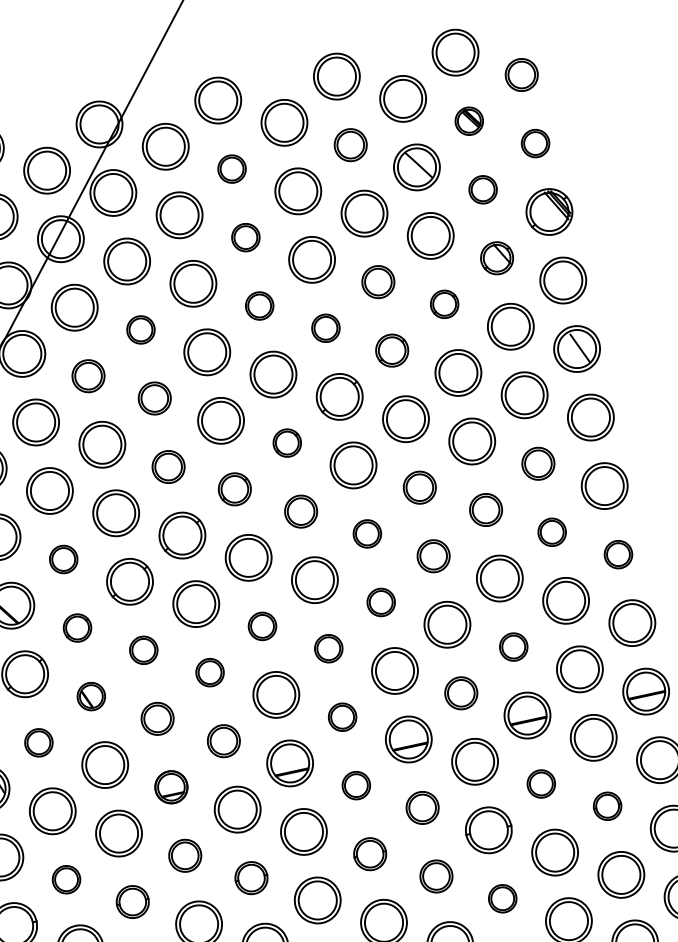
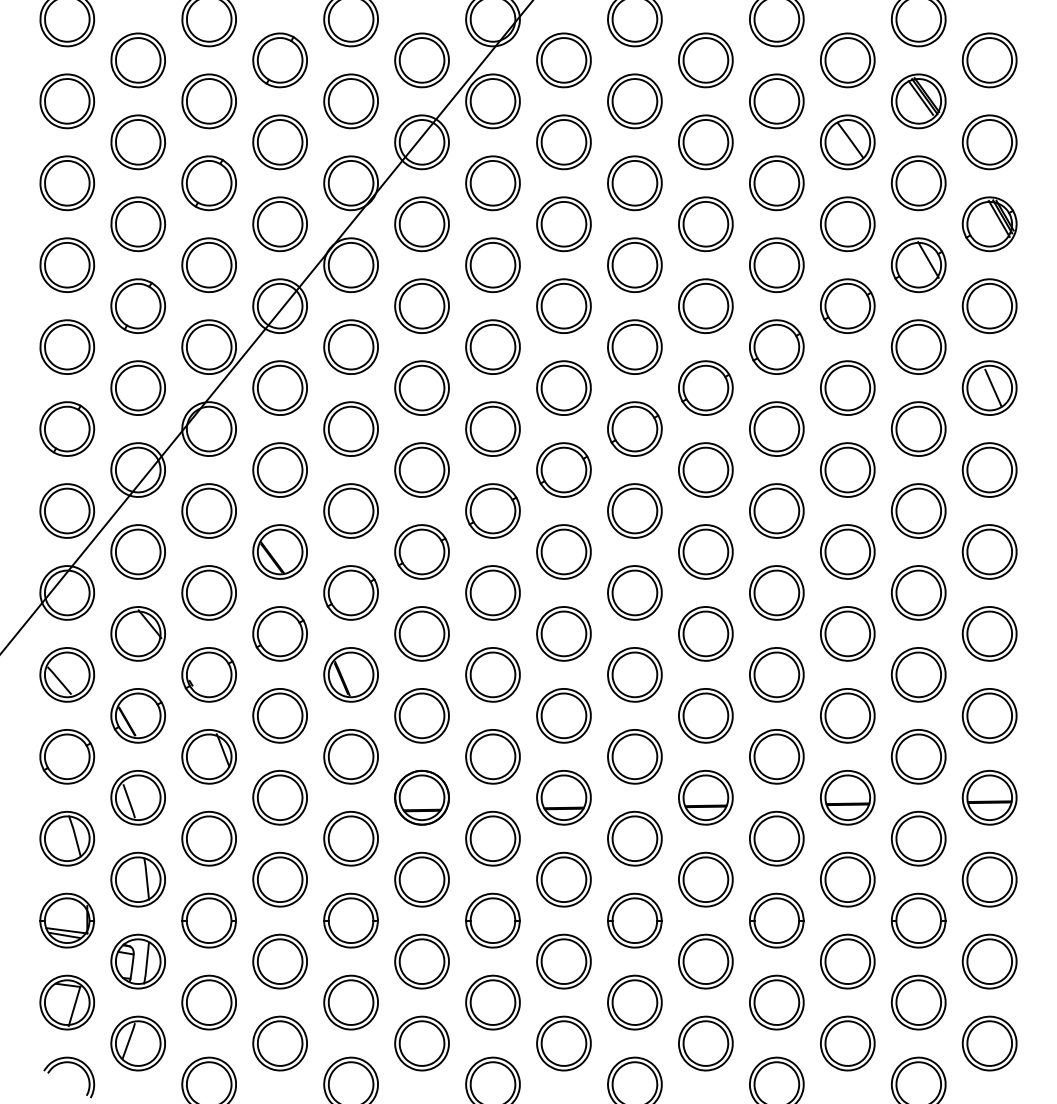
part: (521, 75) -> (989, 60), size x1.43
part: (469, 121) -> (918, 101), size x1.67
part: (535, 143) -> (989, 142), size x1.67
part: (350, 145) -> (776, 101), size x1.43
part: (231, 169) -> (634, 101), size x1.67
part: (483, 189) -> (918, 183), size x1.67
part: (245, 237) -> (634, 183), size x1.67
part: (496, 258) -> (918, 265), size x1.43
part: (377, 281) -> (776, 264), size x1.43
part: (444, 303) -> (847, 305), size x1.67
part: (259, 305) -> (634, 264), size x1.67
part: (325, 327) -> (705, 305), size x1.67
part: (140, 329) -> (492, 264), size x1.67
part: (391, 350) -> (776, 346), size x1.43
part: (87, 375) -> (421, 305), size x1.43
part: (154, 398) -> (492, 346), size x1.43
part: (286, 442) -> (634, 428), size x1.67
part: (538, 463) -> (918, 510), size x1.43
part: (168, 466) -> (492, 428), size x1.43
part: (419, 487) -> (776, 510), size x1.43
part: (234, 488) -> (563, 469), size x1.43
part: (485, 509) -> (847, 551), size x1.43
part: (300, 511) -> (634, 510), size x1.43
part: (551, 531) -> (918, 592), size x1.67
part: (366, 533) -> (705, 551), size x1.67
part: (618, 554) -> (989, 633), size x1.67
part: (433, 555) -> (776, 592), size x1.43
part: (63, 559) -> (350, 510), size x1.67
part: (380, 602) -> (705, 633), size x1.67
part: (262, 626) -> (563, 633), size x1.67
part: (76, 627) -> (350, 592), size x1.67
part: (513, 646) -> (847, 715), size x1.67
part: (328, 648) -> (634, 674), size x1.67
part: (143, 650) -> (421, 633), size x1.67
part: (209, 672) -> (492, 674), size x1.67
part: (460, 693) -> (776, 756), size x1.43
part: (90, 696) -> (350, 674), size x1.67
part: (342, 717) -> (634, 756), size x1.67
part: (157, 718) -> (421, 715), size x1.43
part: (223, 740) -> (492, 756), size x1.43
part: (38, 742) -> (279, 715), size x1.67
part: (541, 783) -> (847, 879), size x1.67
part: (355, 785) -> (634, 838), size x1.67
part: (170, 787) -> (421, 797), size x1.43
part: (607, 806) -> (918, 920), size x1.67
part: (422, 807) -> (705, 879), size x1.43
part: (369, 854) -> (634, 920), size x1.43
part: (184, 855) -> (421, 879), size x1.43
part: (436, 876) -> (705, 961), size x1.43
part: (251, 878) -> (492, 920), size x1.43
part: (66, 879) -> (279, 879), size x1.67
part: (502, 898) -> (776, 1002), size x1.67
part: (132, 902) -> (350, 920), size x1.43

